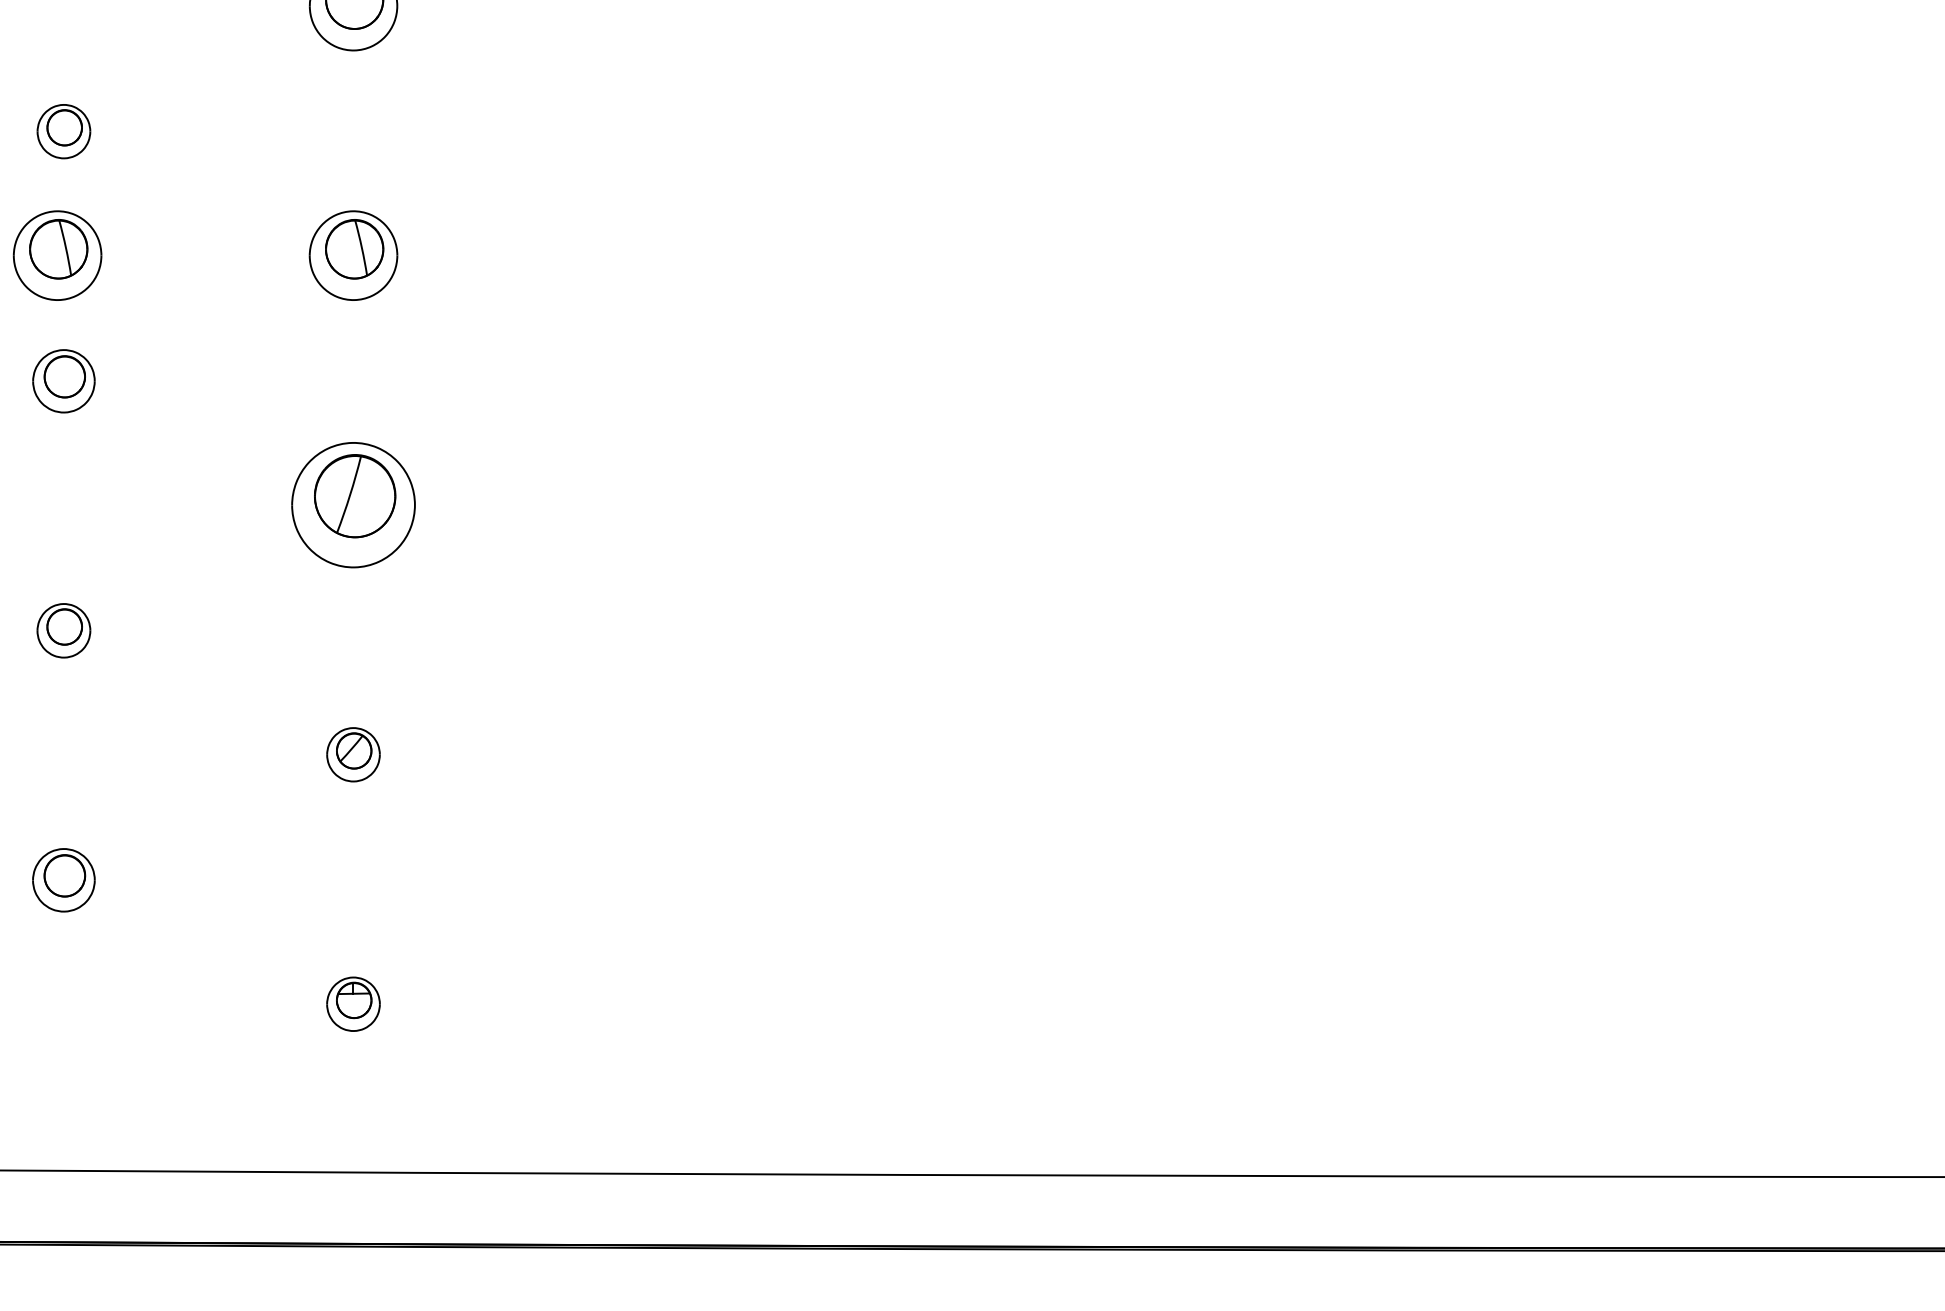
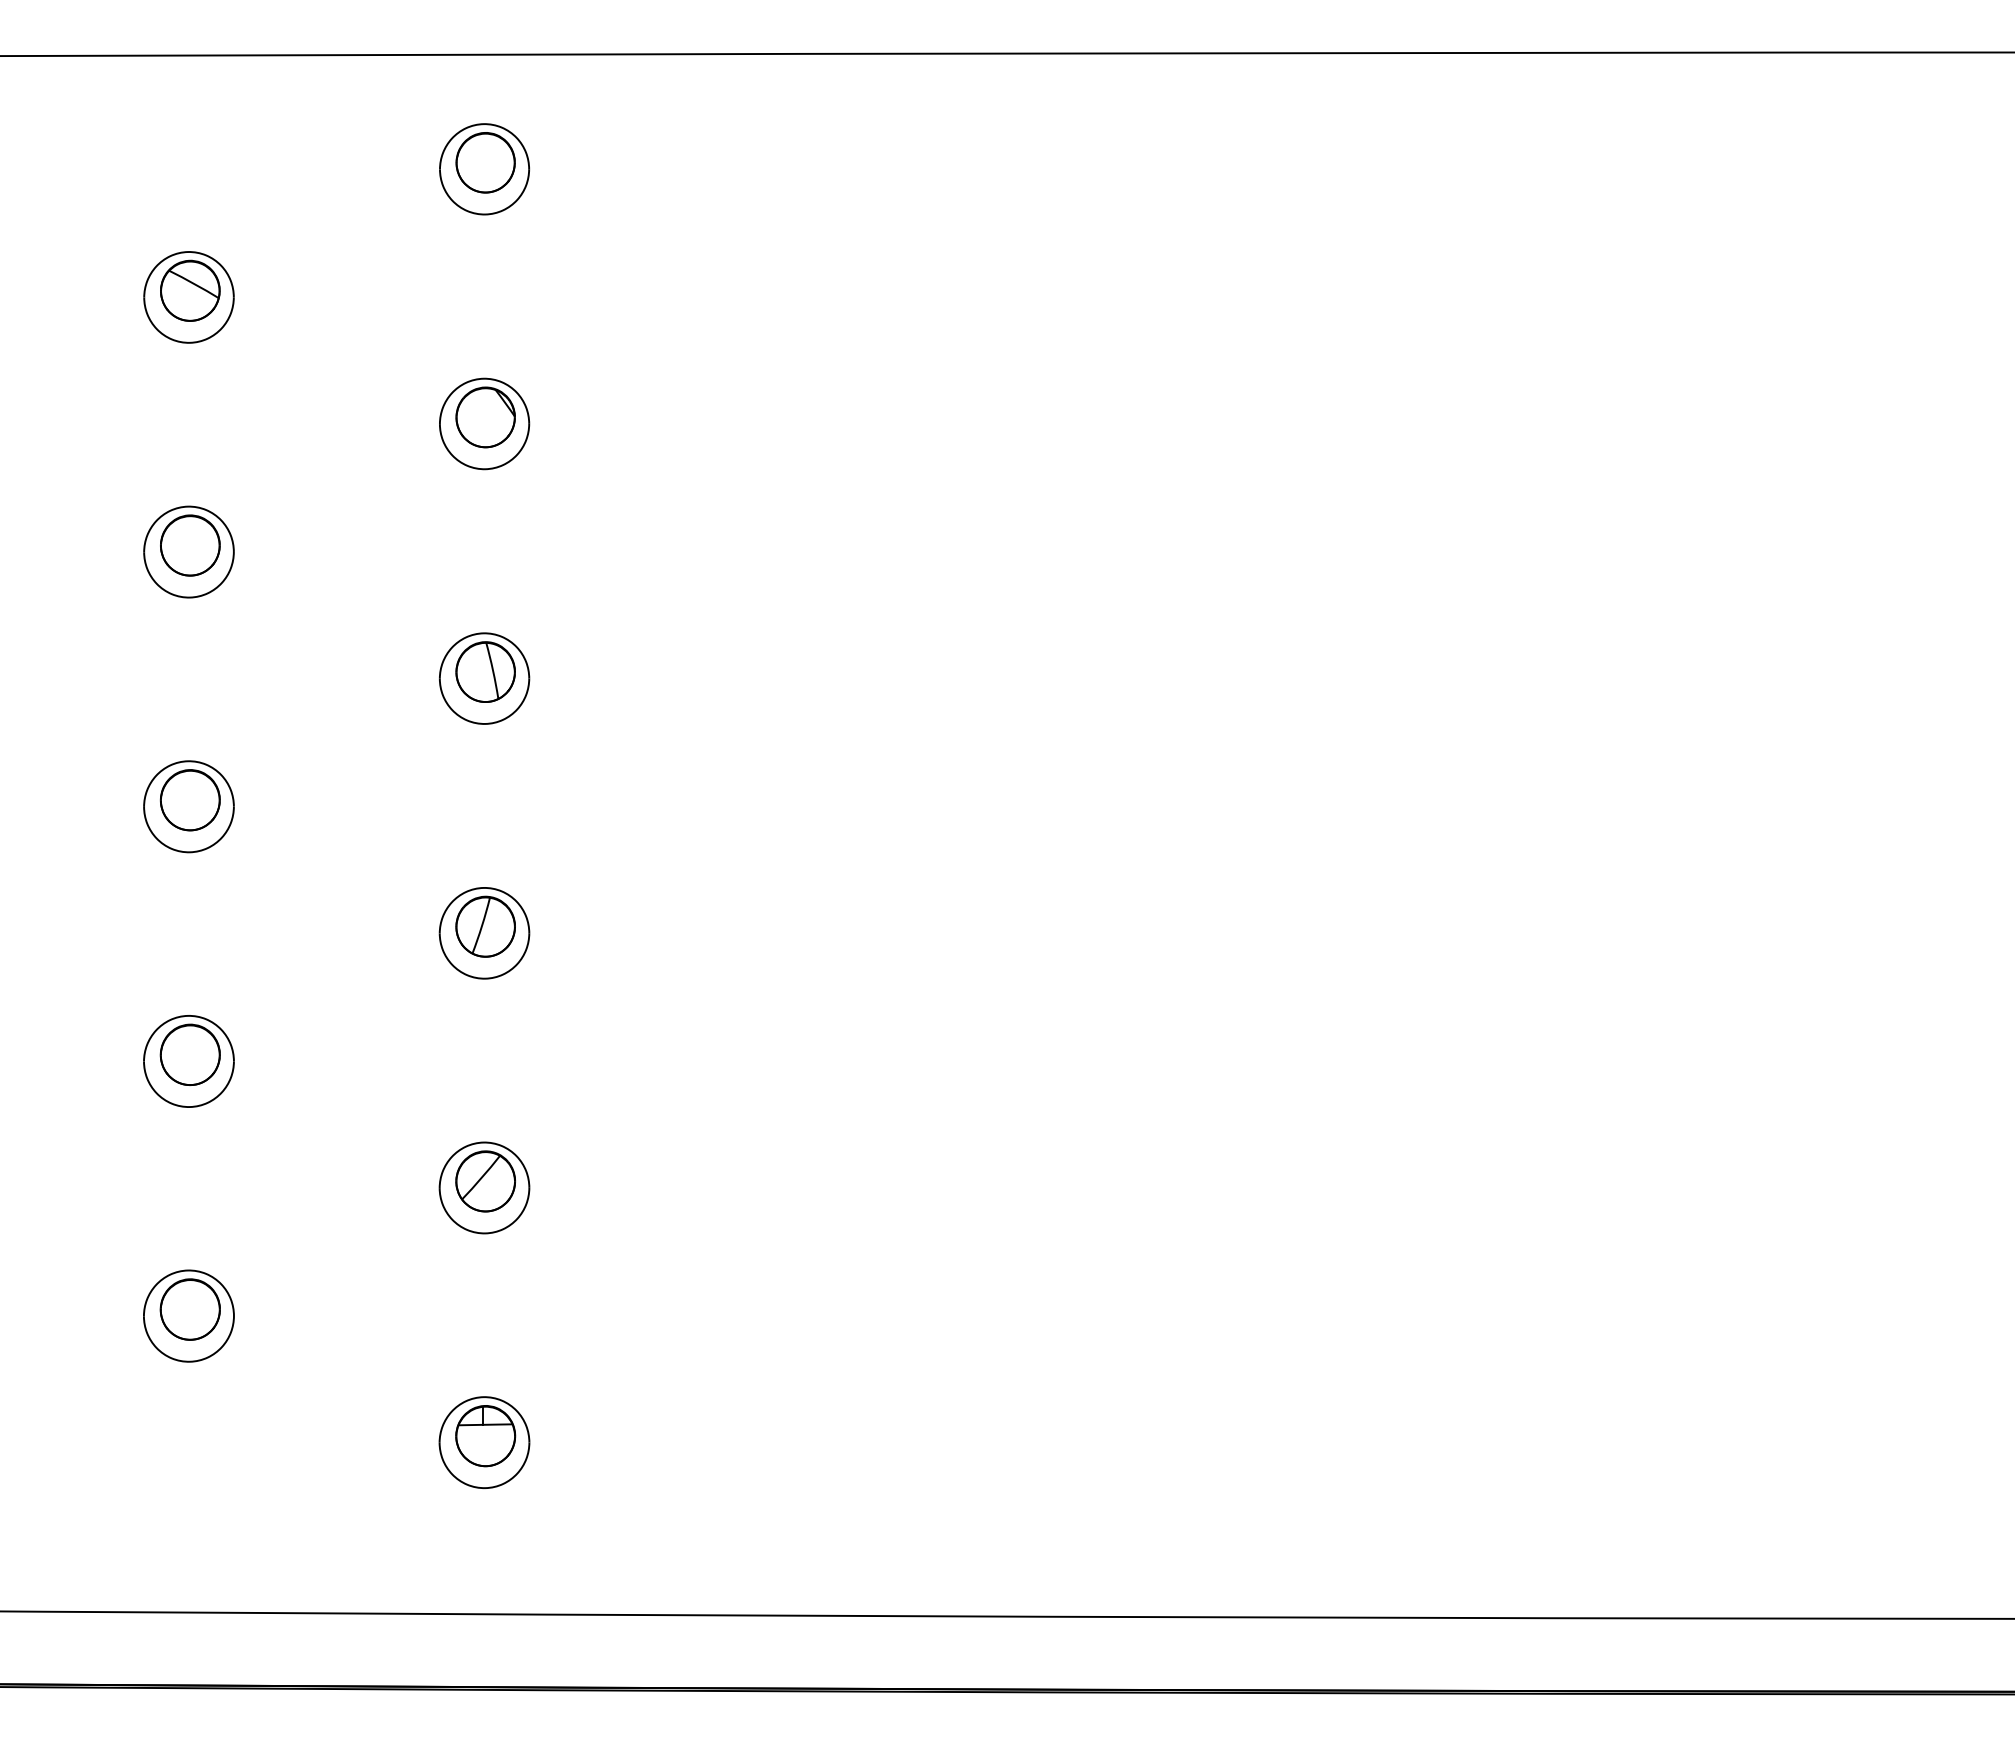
part: (63, 131) -> (188, 551), size x1.67
part: (57, 255) -> (182, 678), removed
part: (63, 380) -> (188, 806), size x1.43
part: (353, 505) -> (484, 933), size x0.71
part: (63, 630) -> (188, 1061), size x1.67
part: (353, 754) -> (484, 1187), size x1.67
part: (63, 879) -> (188, 1315), size x1.43
part: (353, 1004) -> (484, 1442), size x1.67

